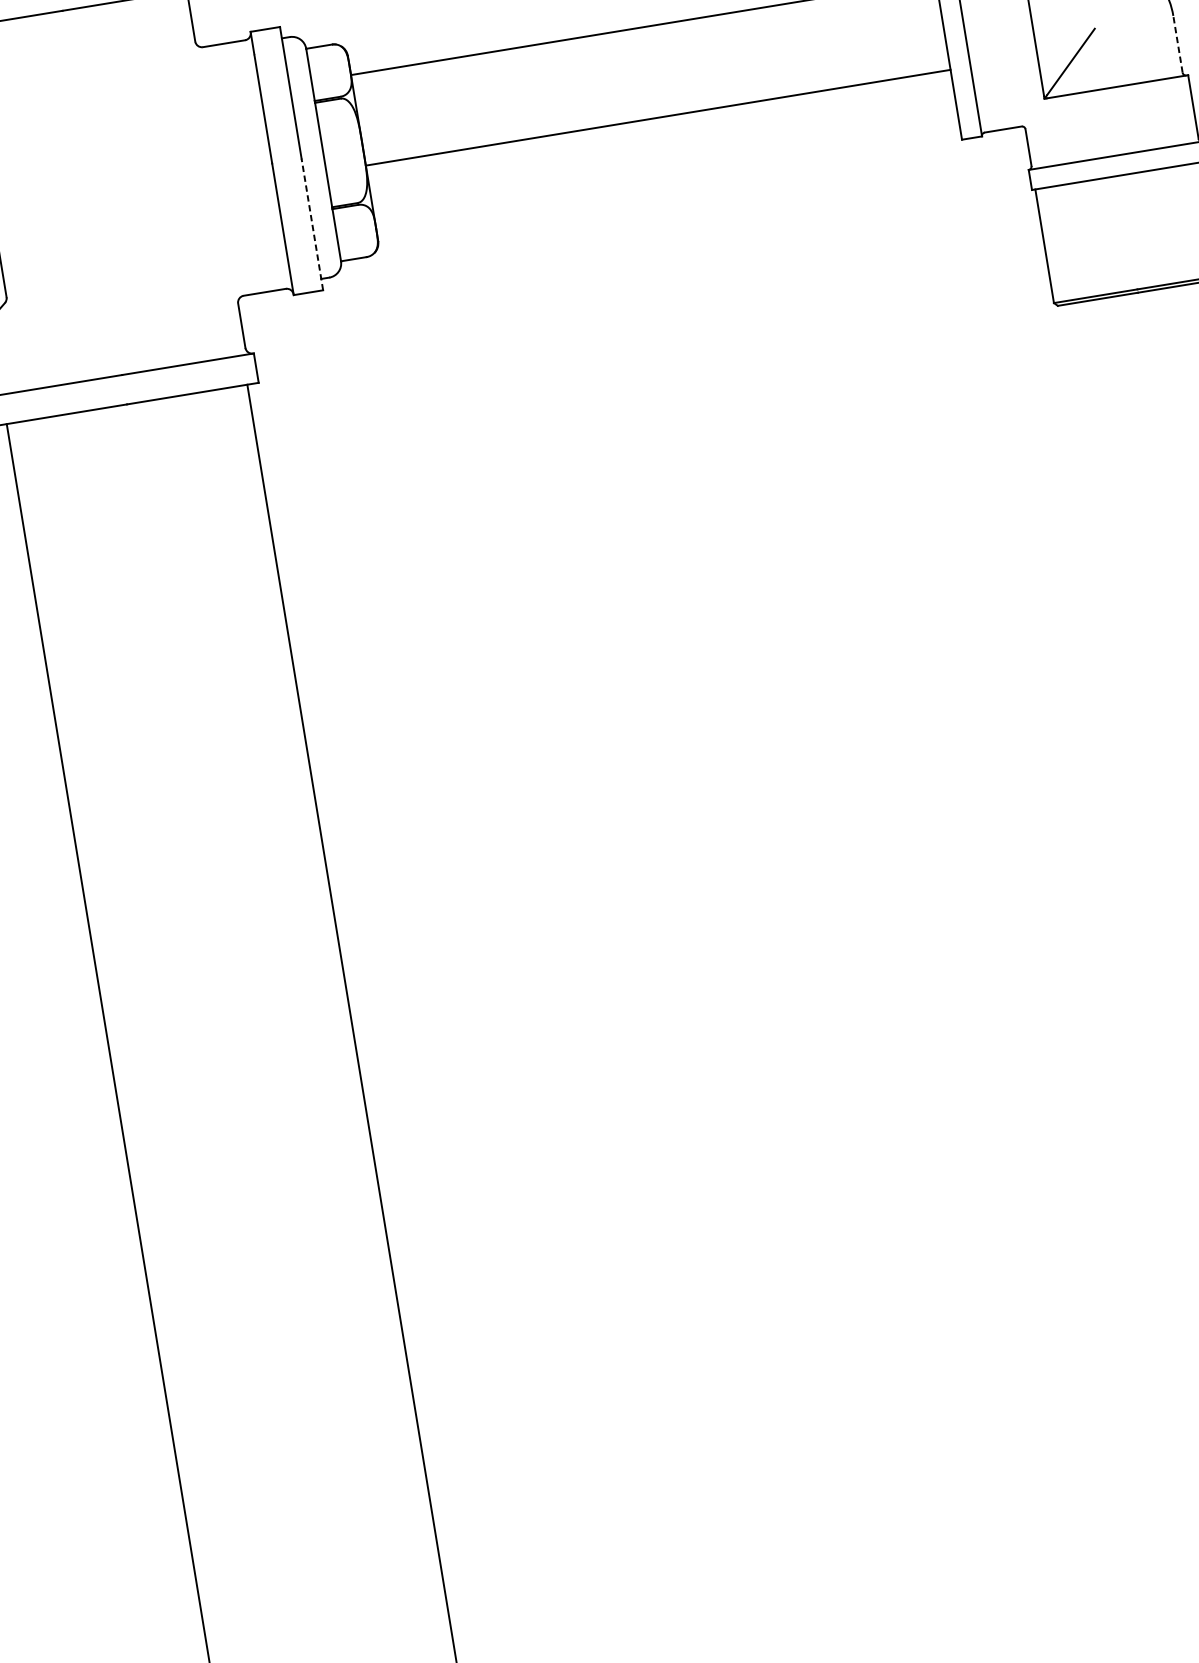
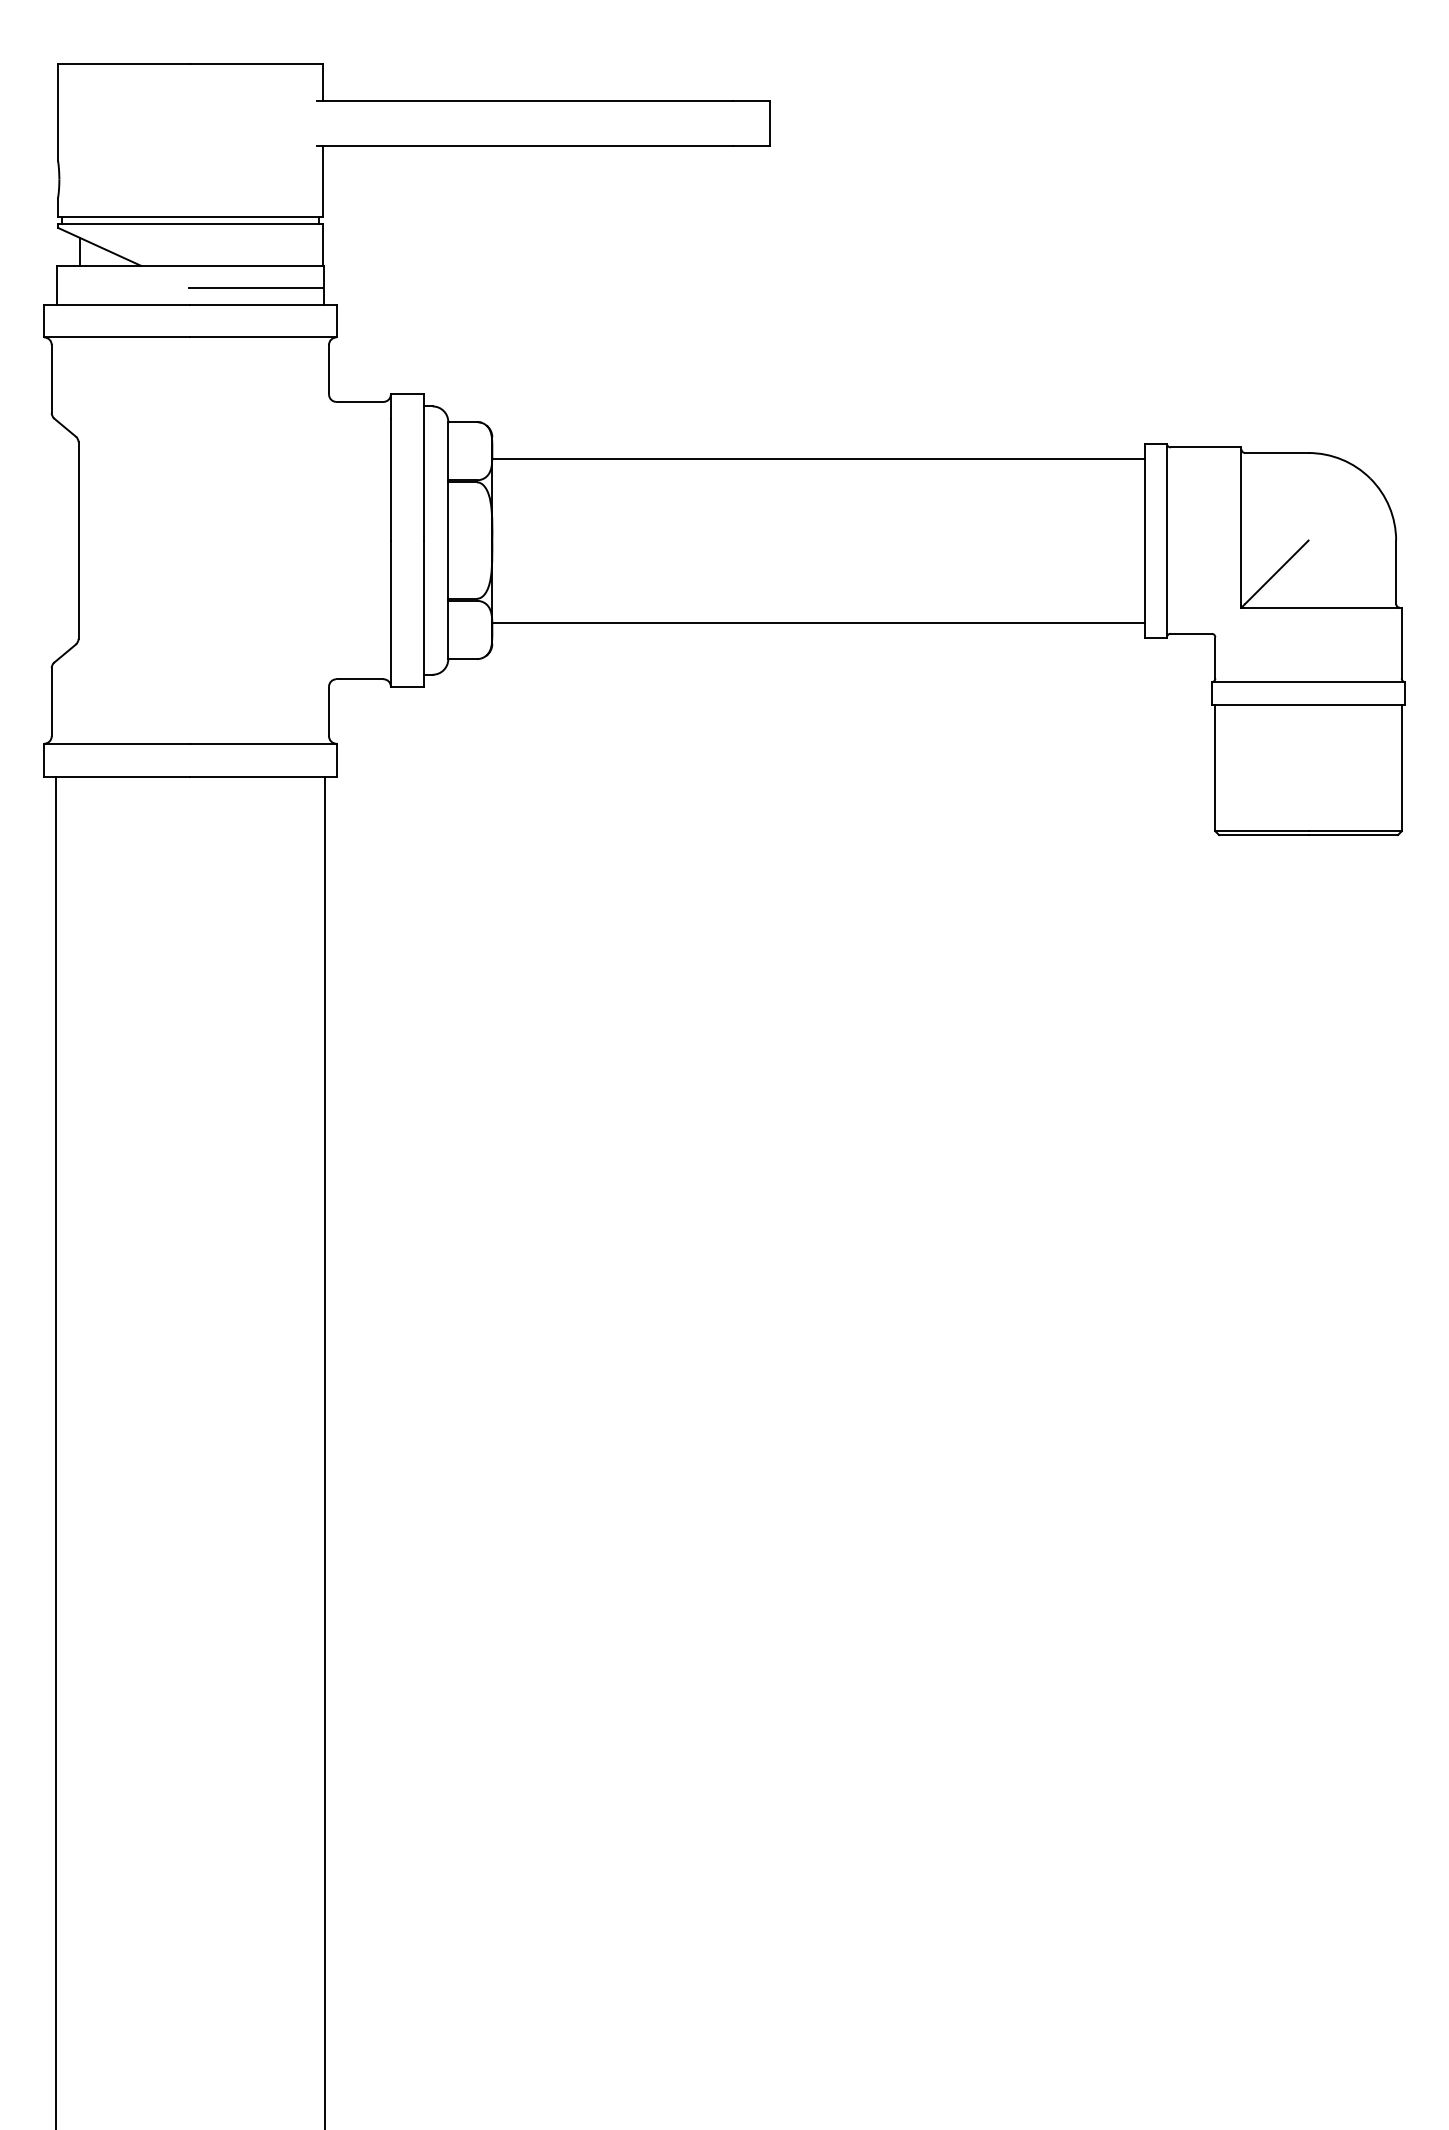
line: (1178, 44) -> (1396, 572), dashed -> solid
line: (658, 117) -> (818, 622), moved
line: (312, 224) -> (423, 613), dashed -> solid

